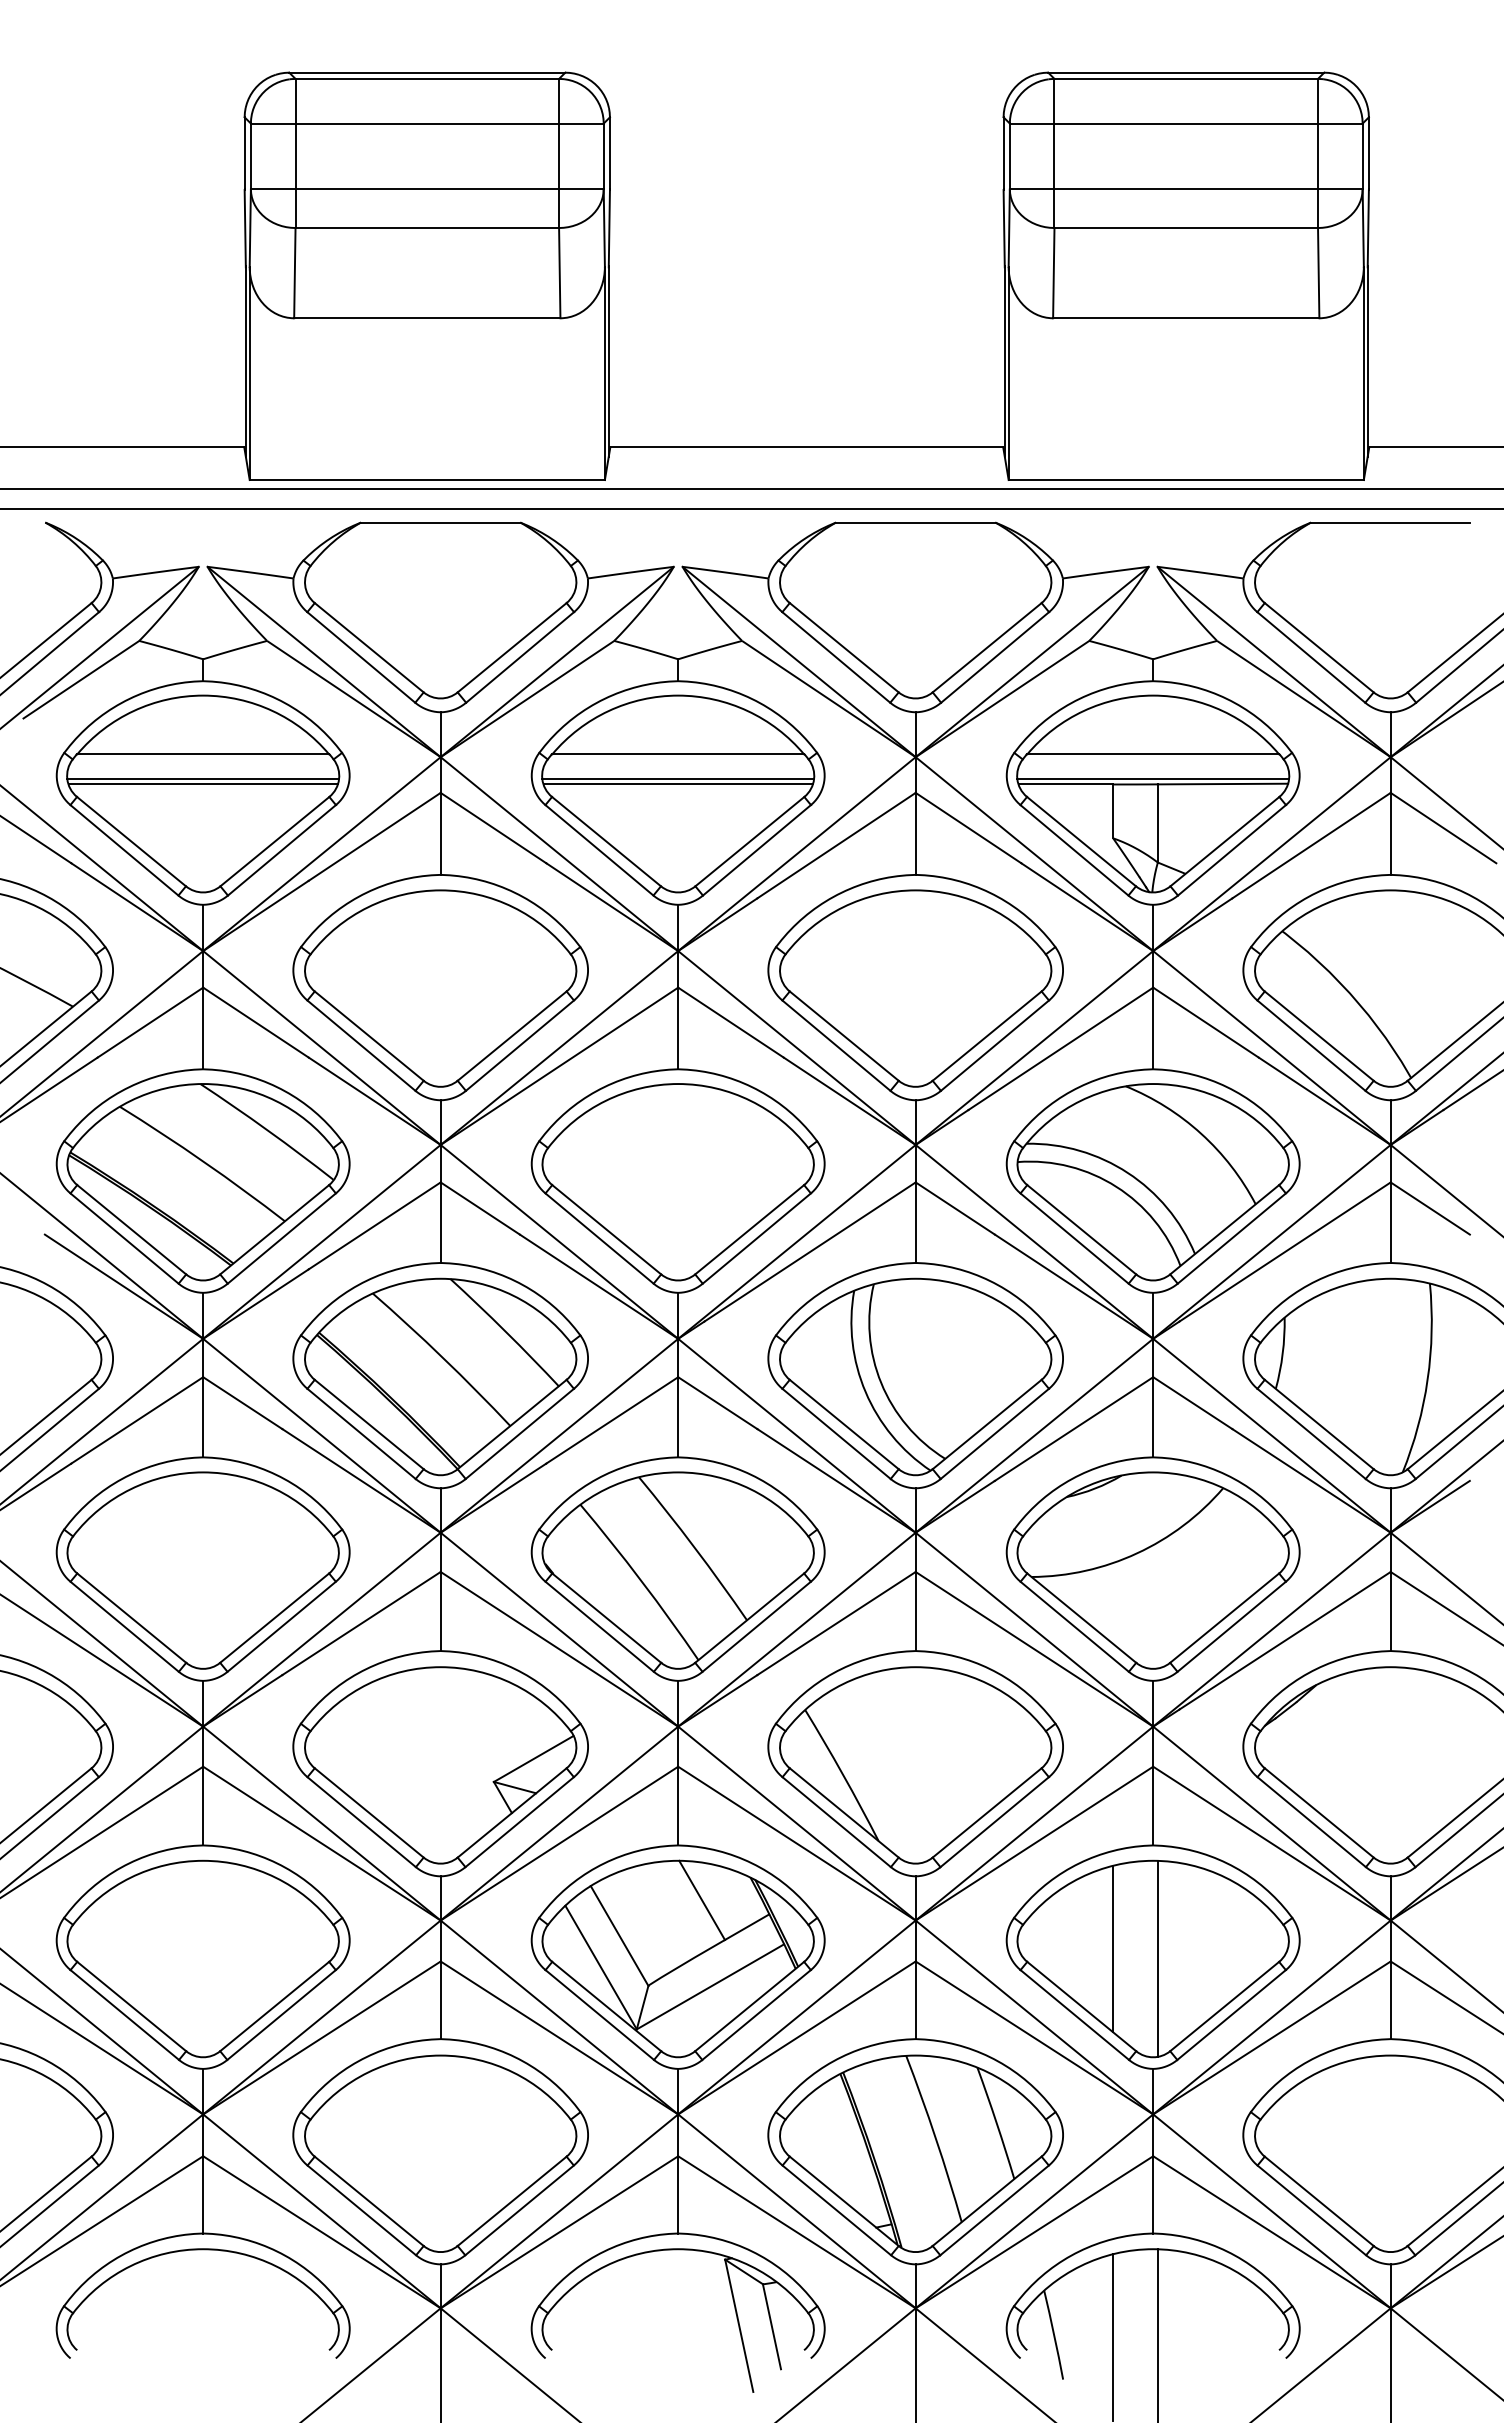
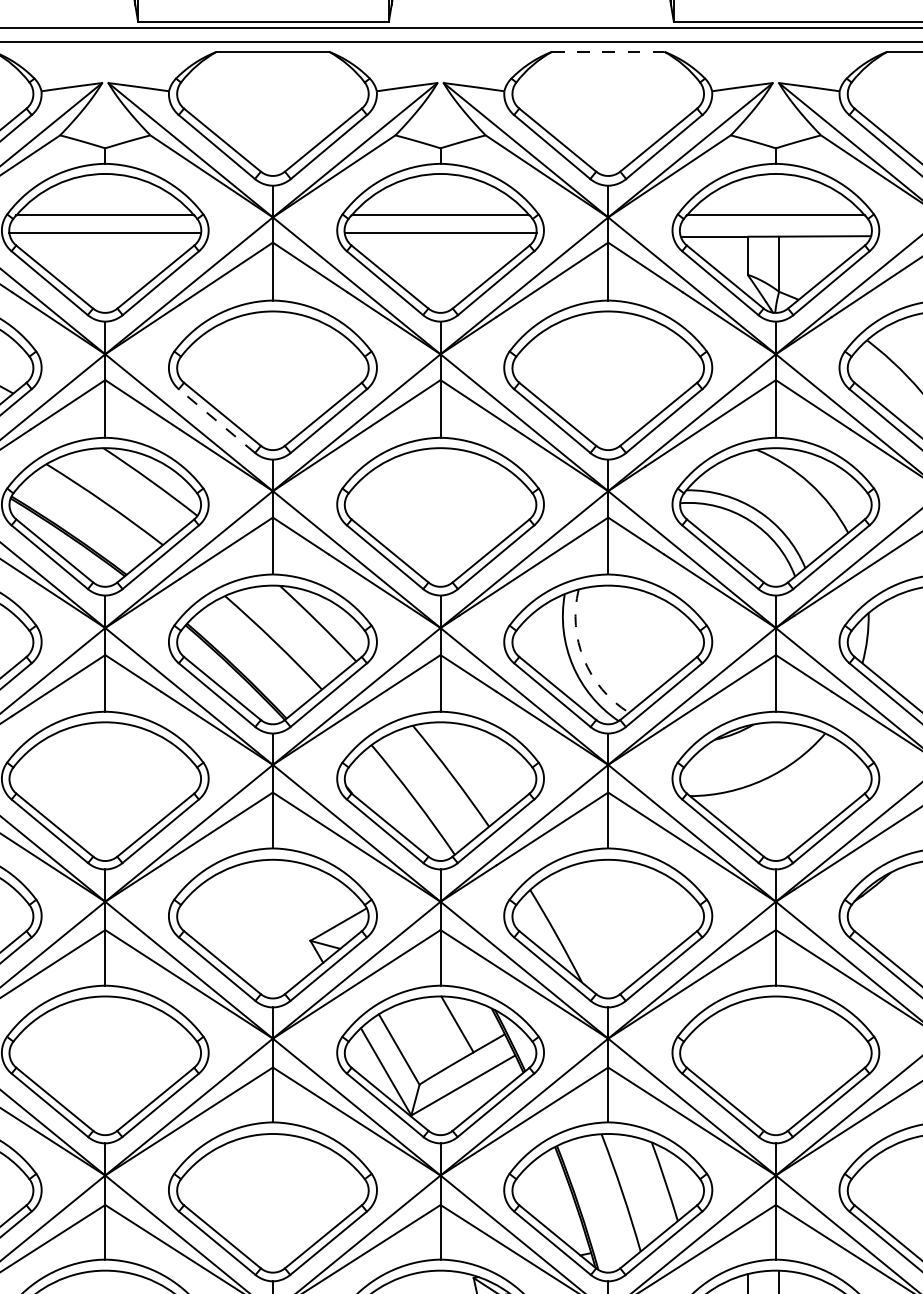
line: (915, 522) -> (608, 51), solid -> dashed
line: (1153, 779) -> (776, 233), removed
line: (202, 784) -> (104, 236), removed
line: (677, 784) -> (440, 236), removed
line: (361, 1045) -> (217, 420), solid -> dashed
arc: (881, 1383) -> (584, 659), solid -> dashed
line: (1113, 1948) -> (747, 1058), removed
line: (1157, 1958) -> (778, 1065), removed

